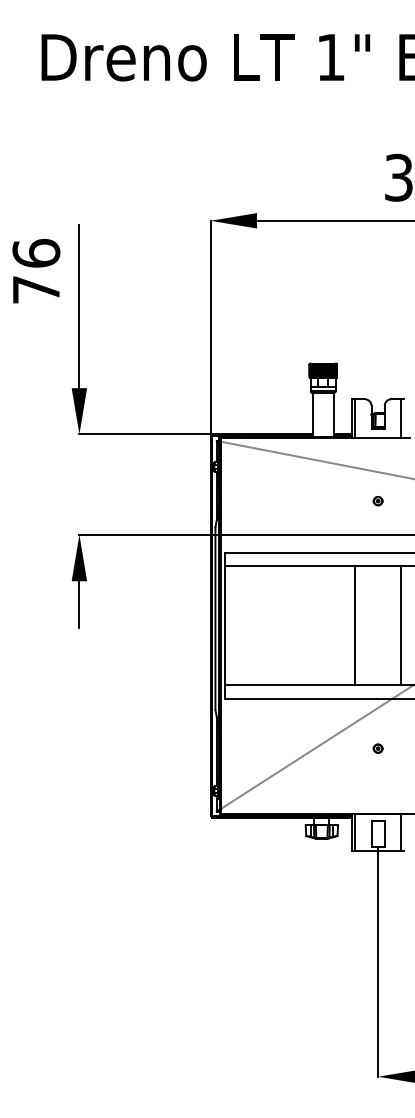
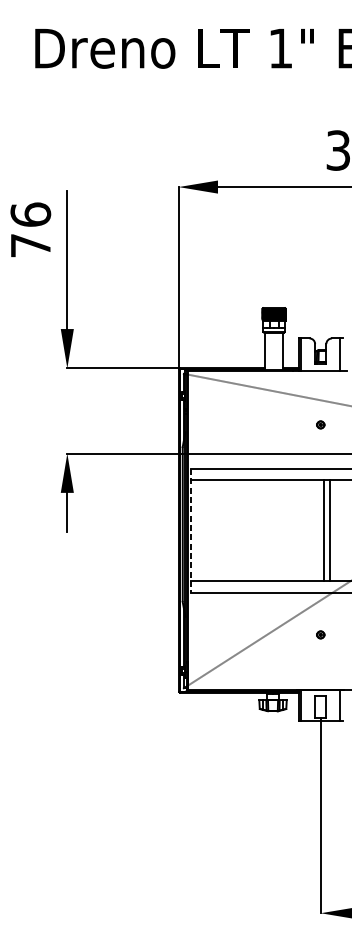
line: (225, 625) -> (191, 530), solid -> dashed
line: (354, 625) -> (329, 530), moved
line: (401, 625) -> (324, 530), moved

